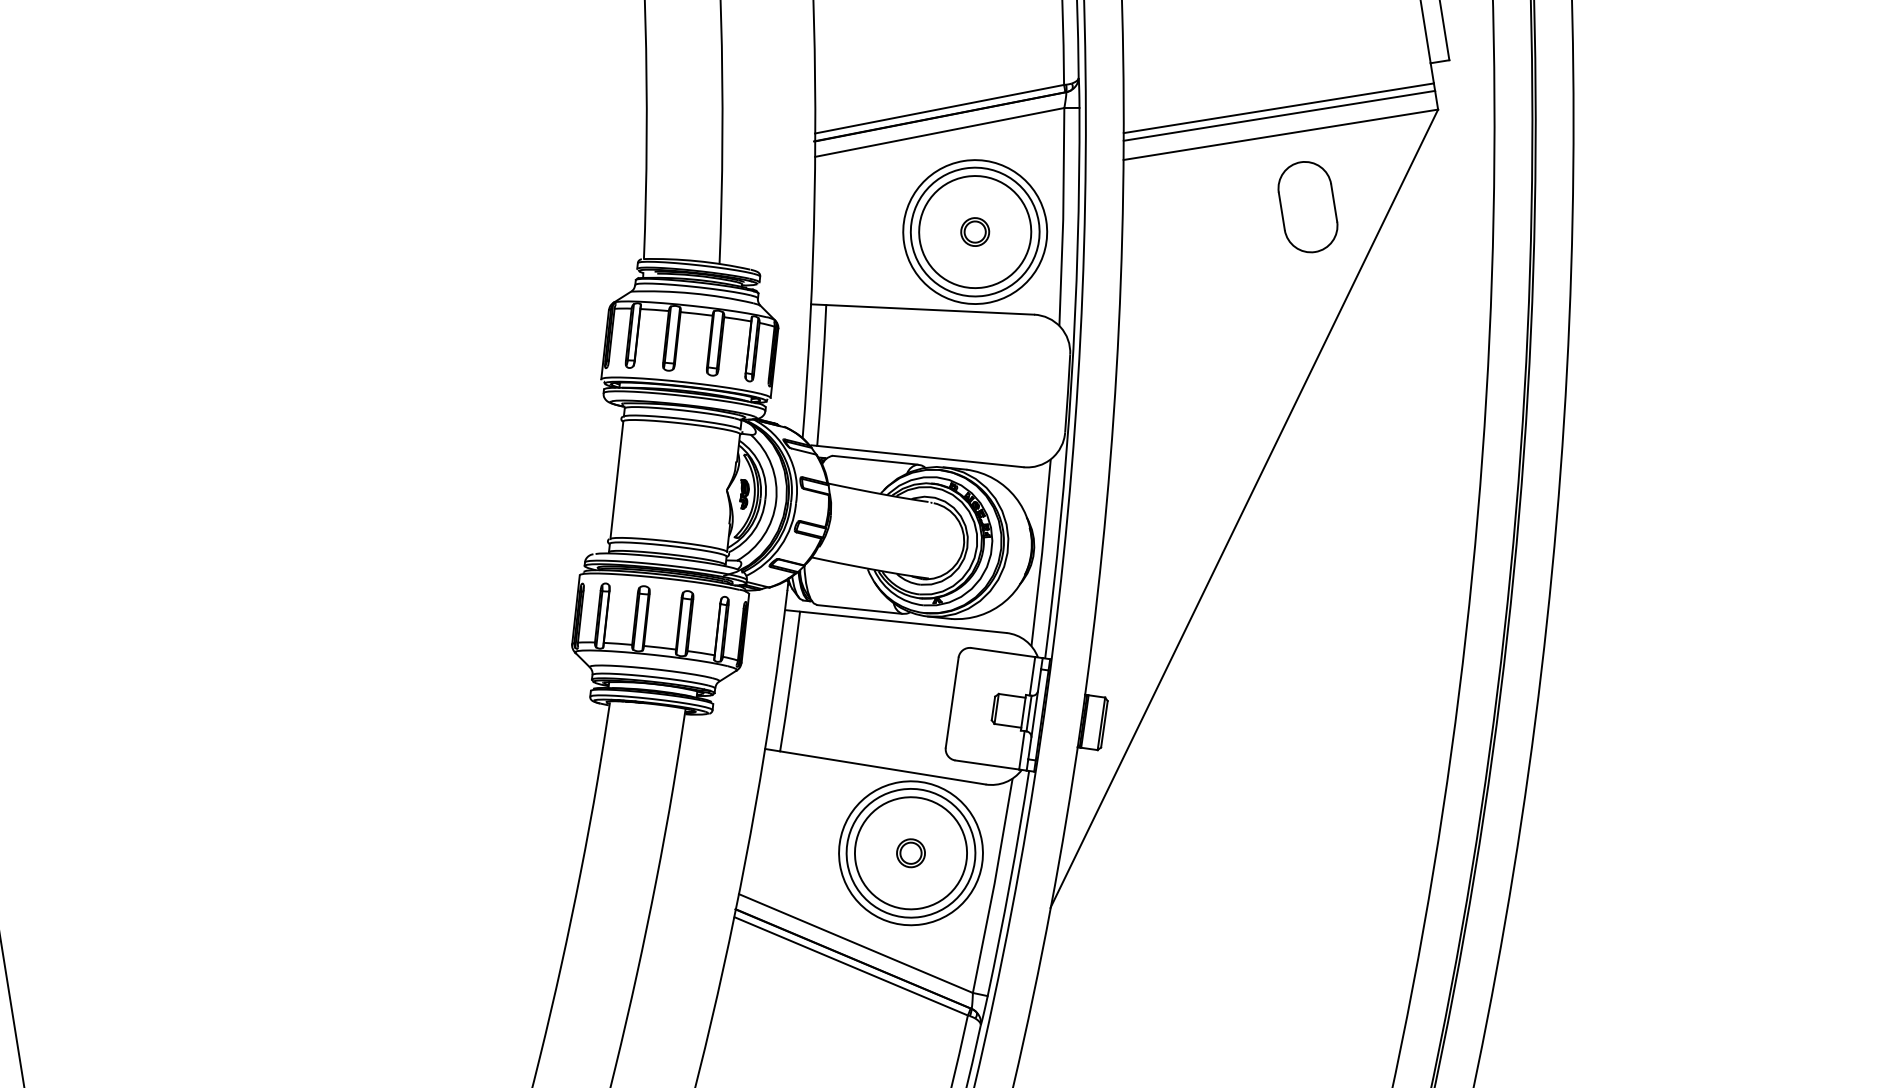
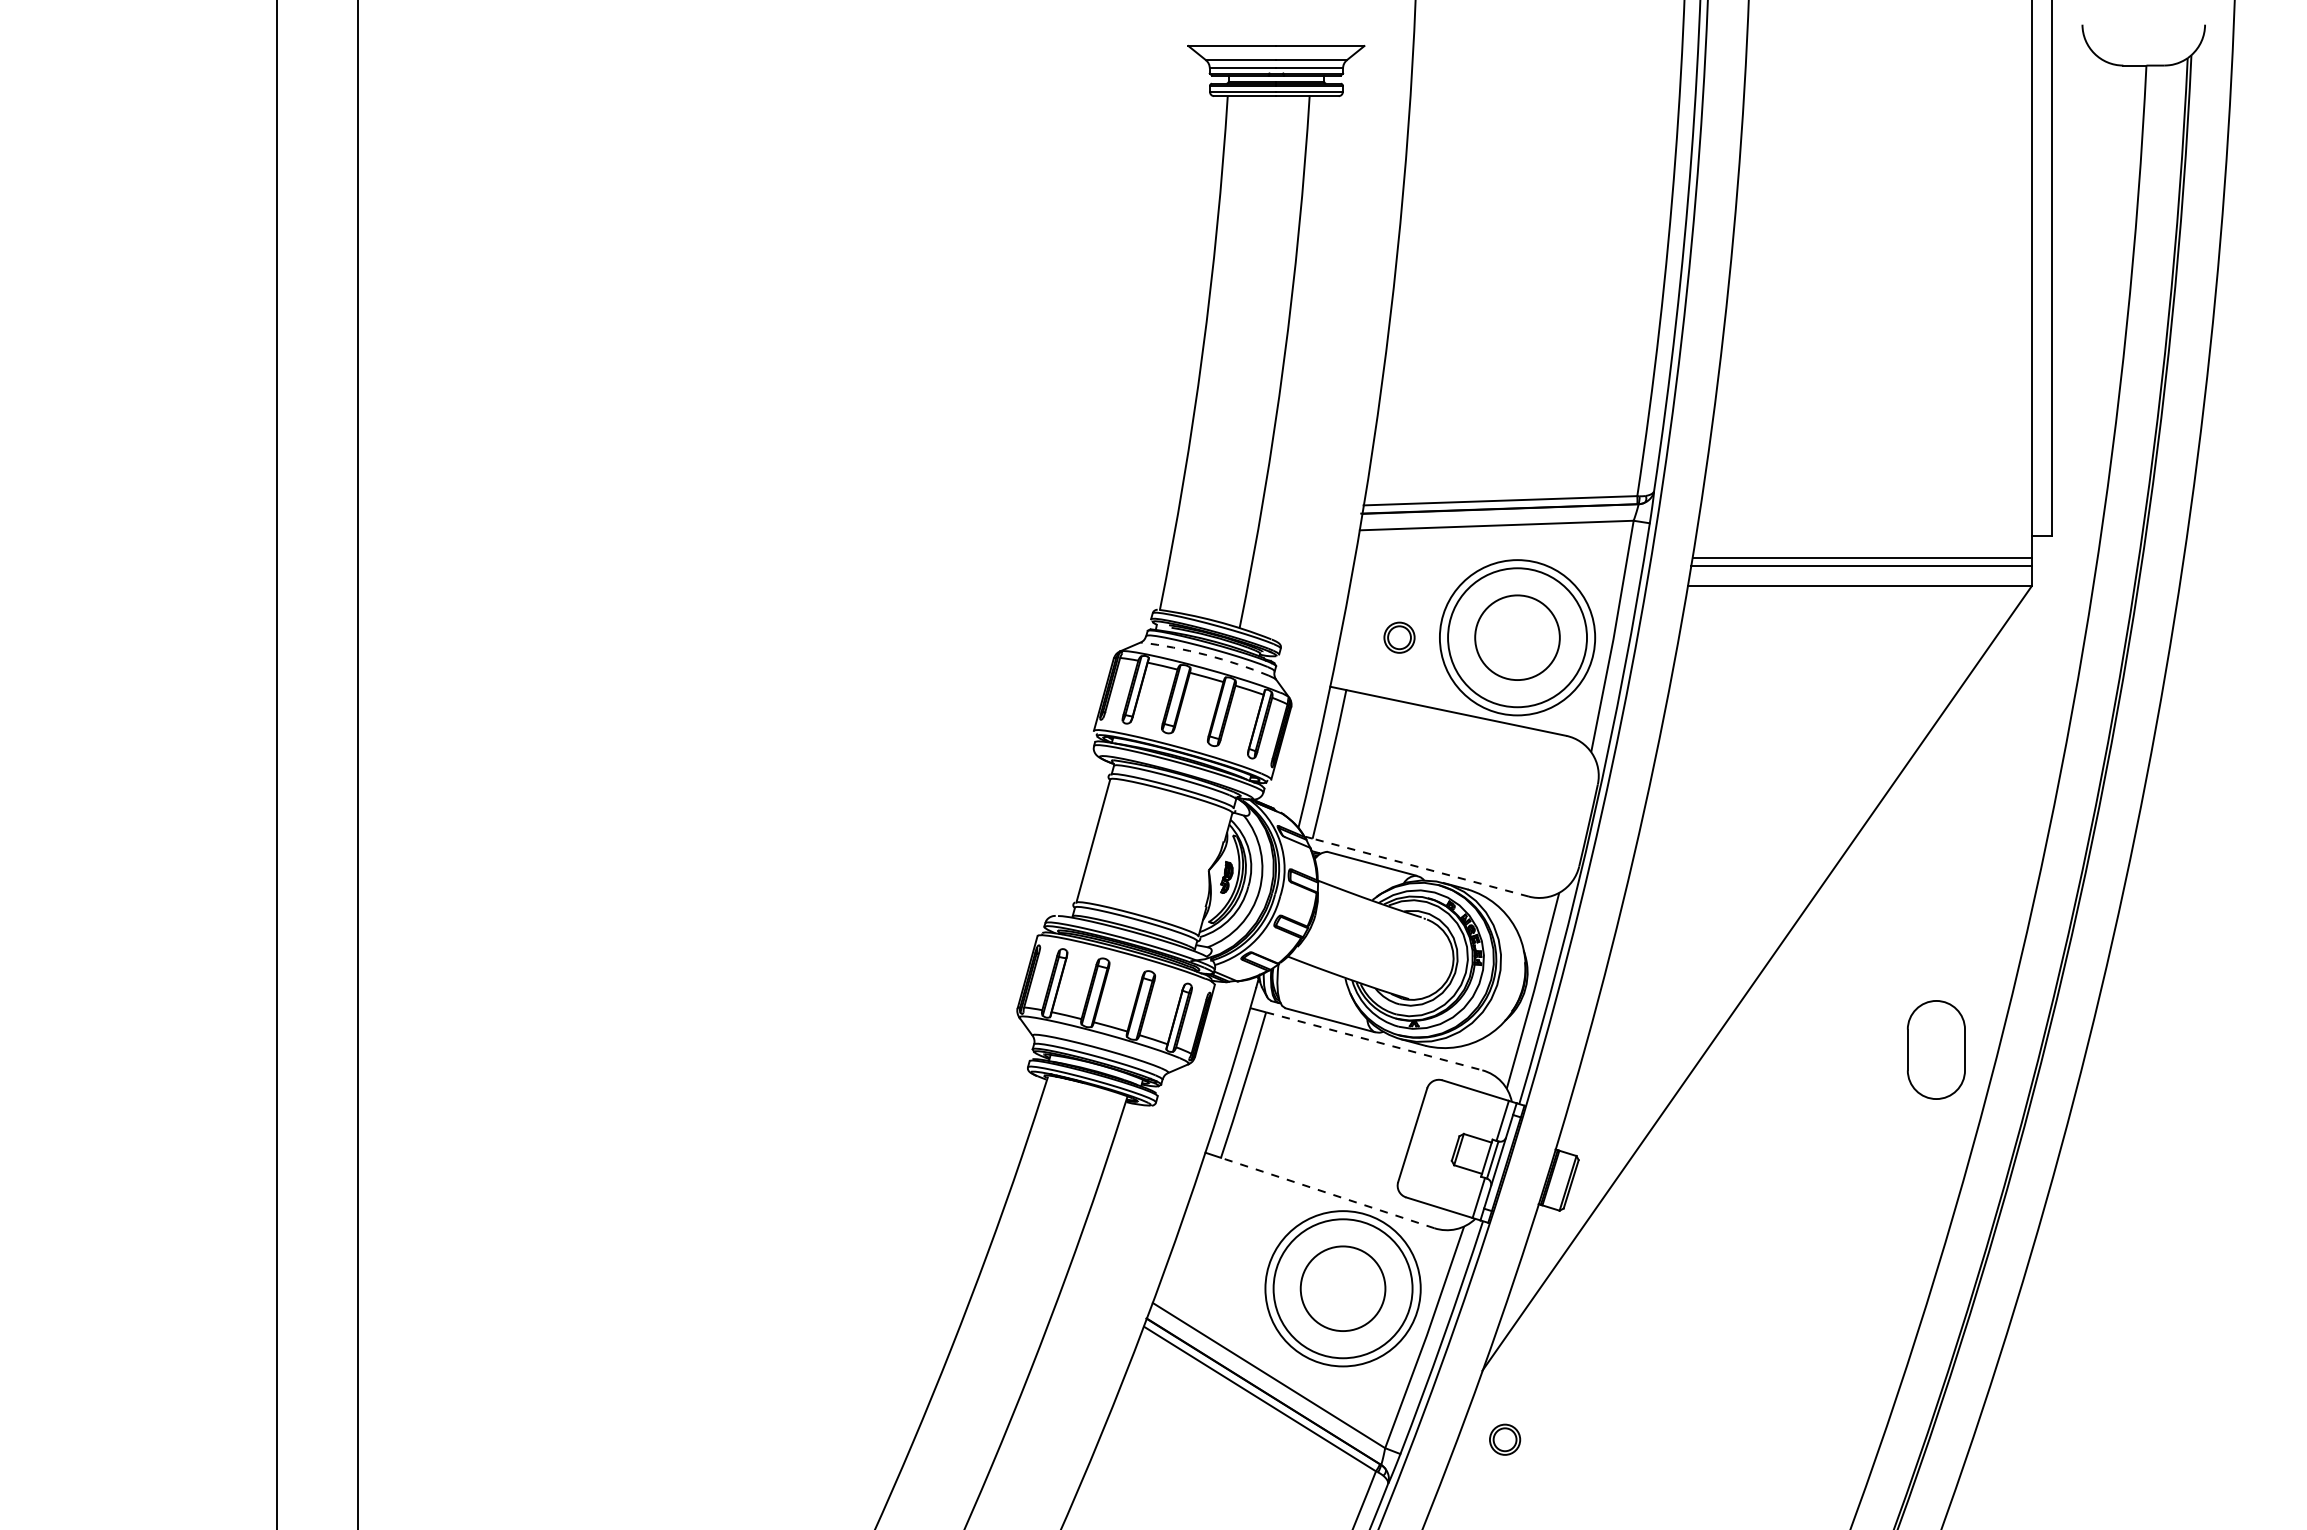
part: (1308, 206) -> (1936, 1049), moved
circle: (975, 231) -> (1517, 637), size x0.7
part: (975, 231) -> (1399, 637), moved
arc: (692, 293) -> (1205, 654), solid -> dashed
line: (920, 456) -> (1420, 867), solid -> dashed
line: (903, 622) -> (1374, 1041), solid -> dashed
line: (882, 767) -> (1327, 1192), solid -> dashed
part: (911, 852) -> (1505, 1439), moved
circle: (910, 853) -> (1342, 1288), size x0.7

